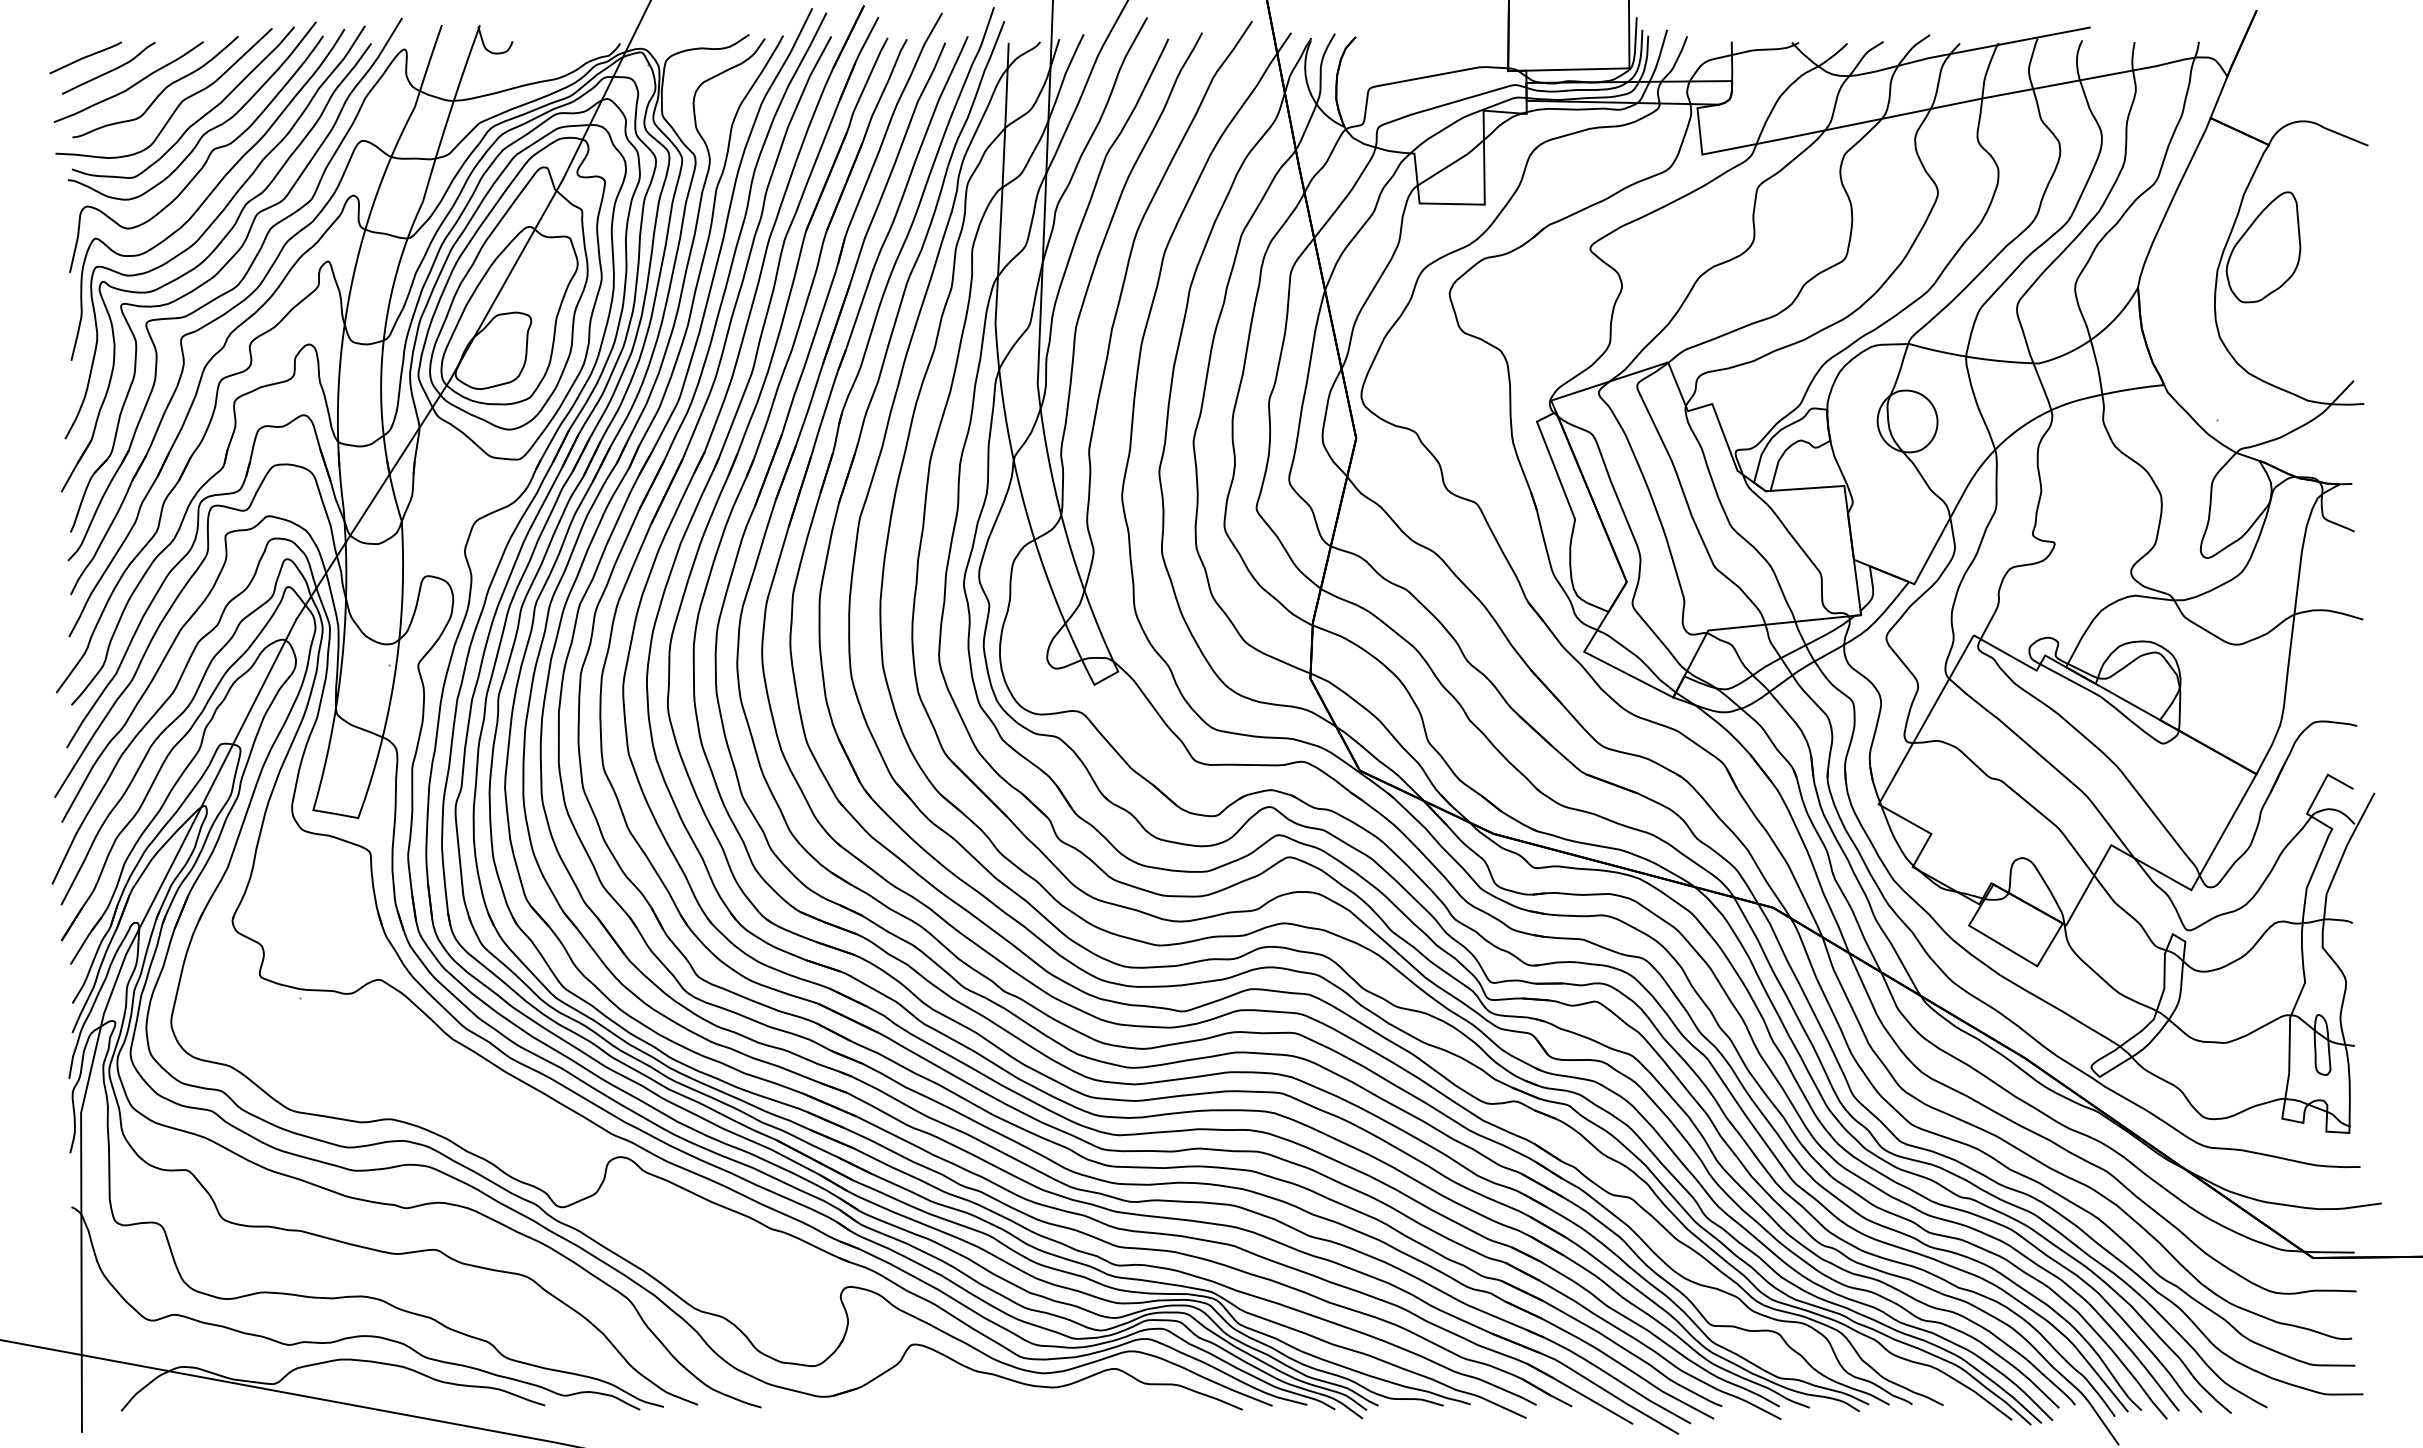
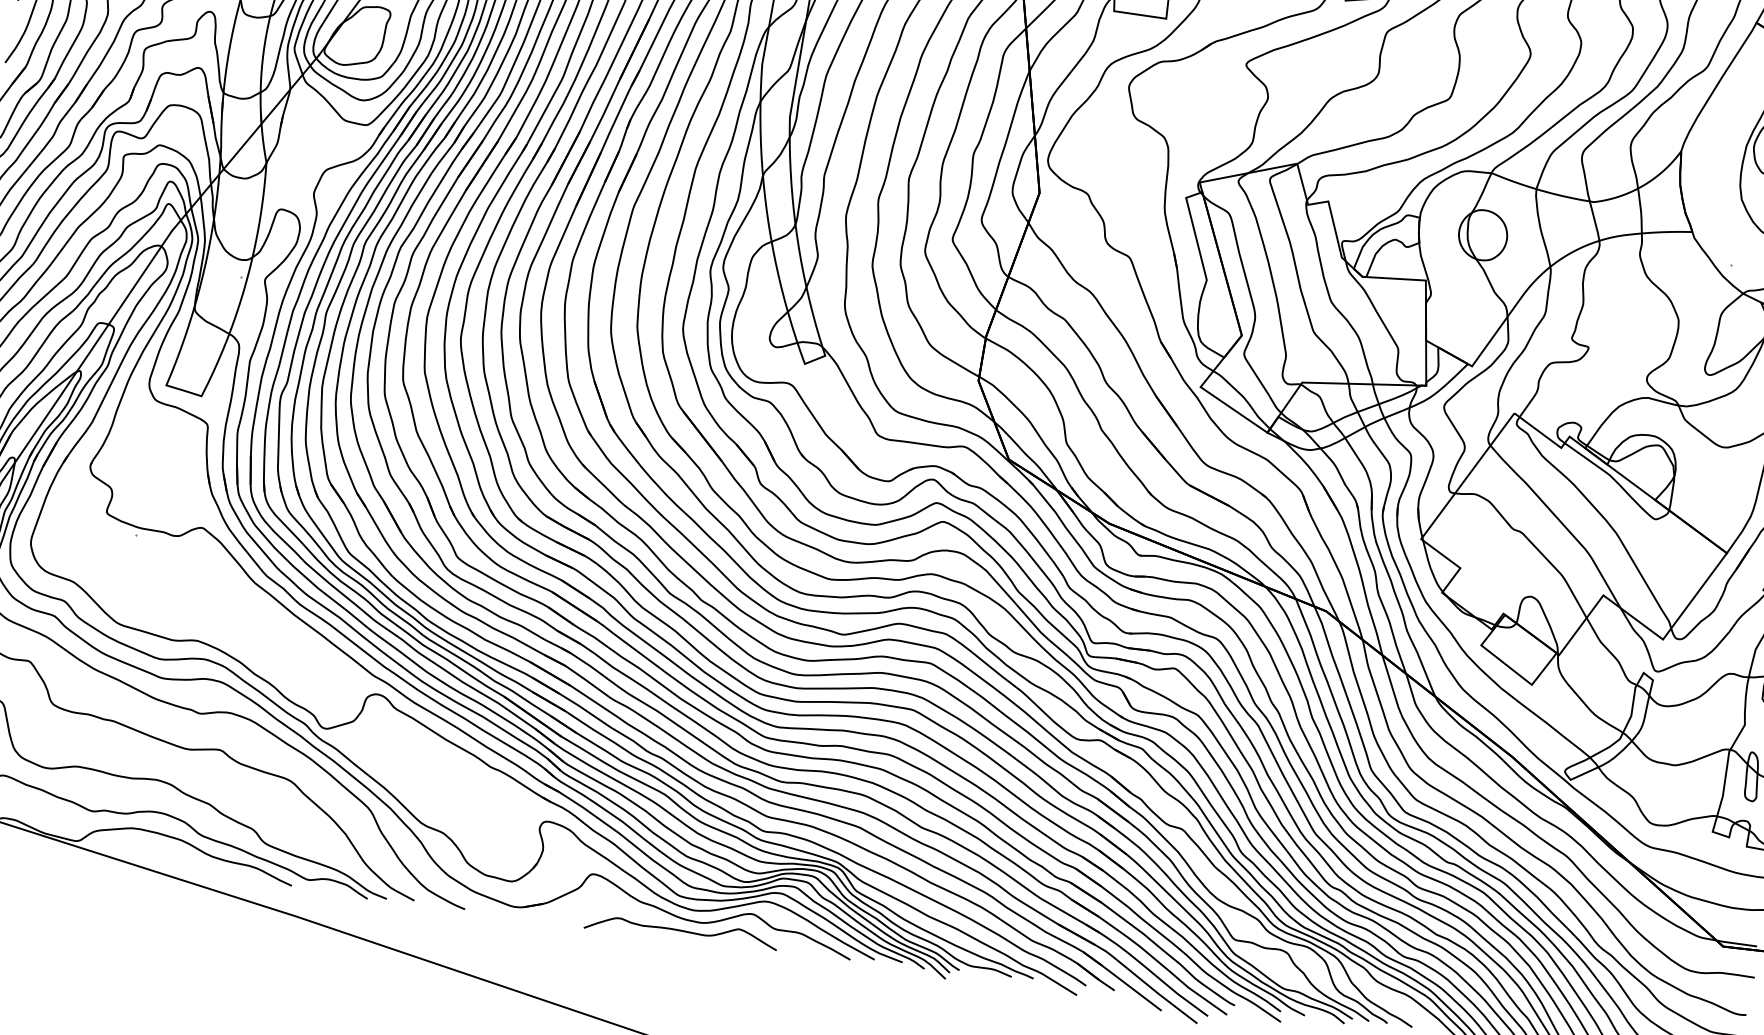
curve: (1030, 1400) -> (681, 930), added

